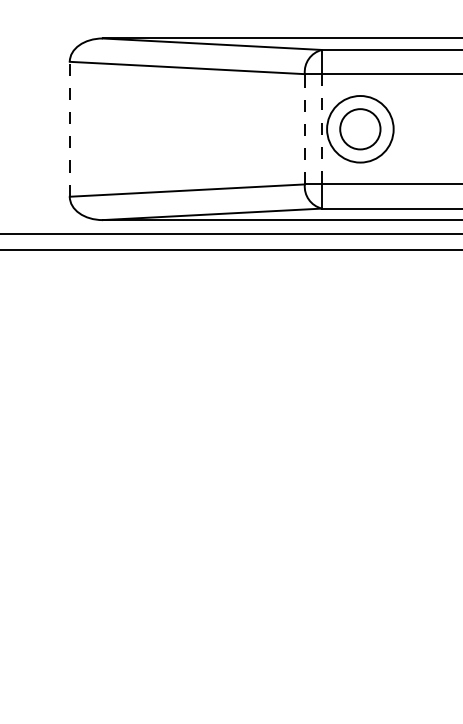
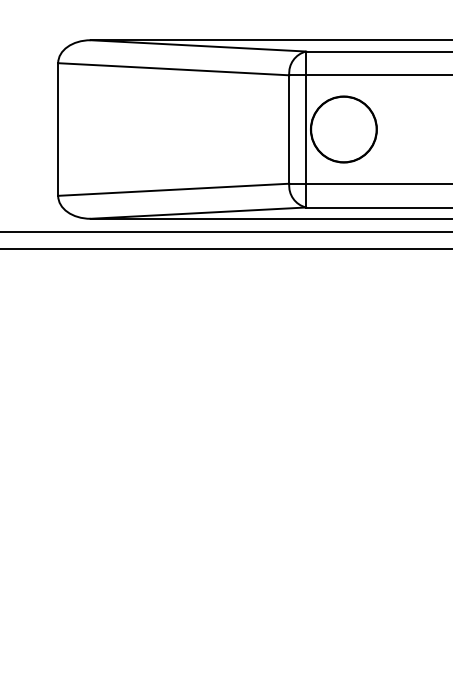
line: (69, 128) -> (57, 128), dashed -> solid
line: (304, 128) -> (288, 128), dashed -> solid
circle: (359, 128) -> (343, 128), size x1.67
line: (321, 129) -> (305, 129), dashed -> solid

